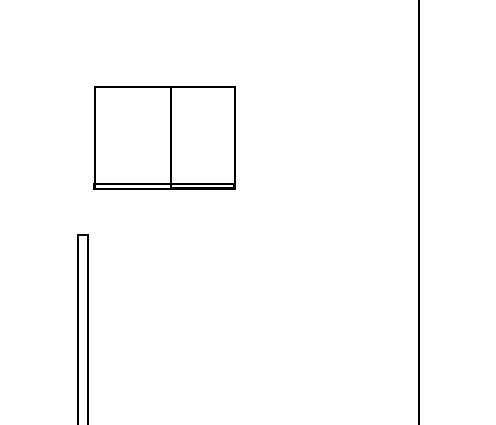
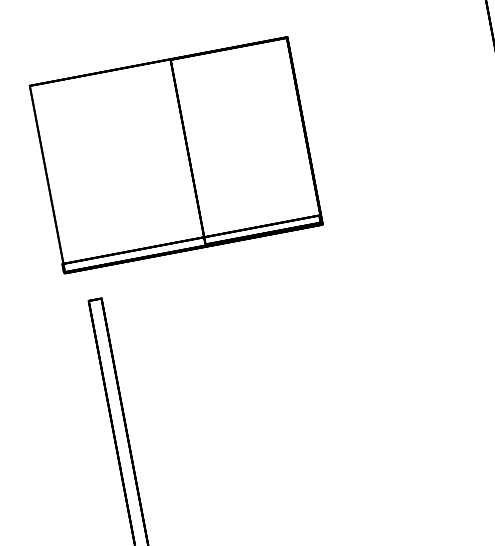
part: (164, 137) -> (175, 154), size x1.43

